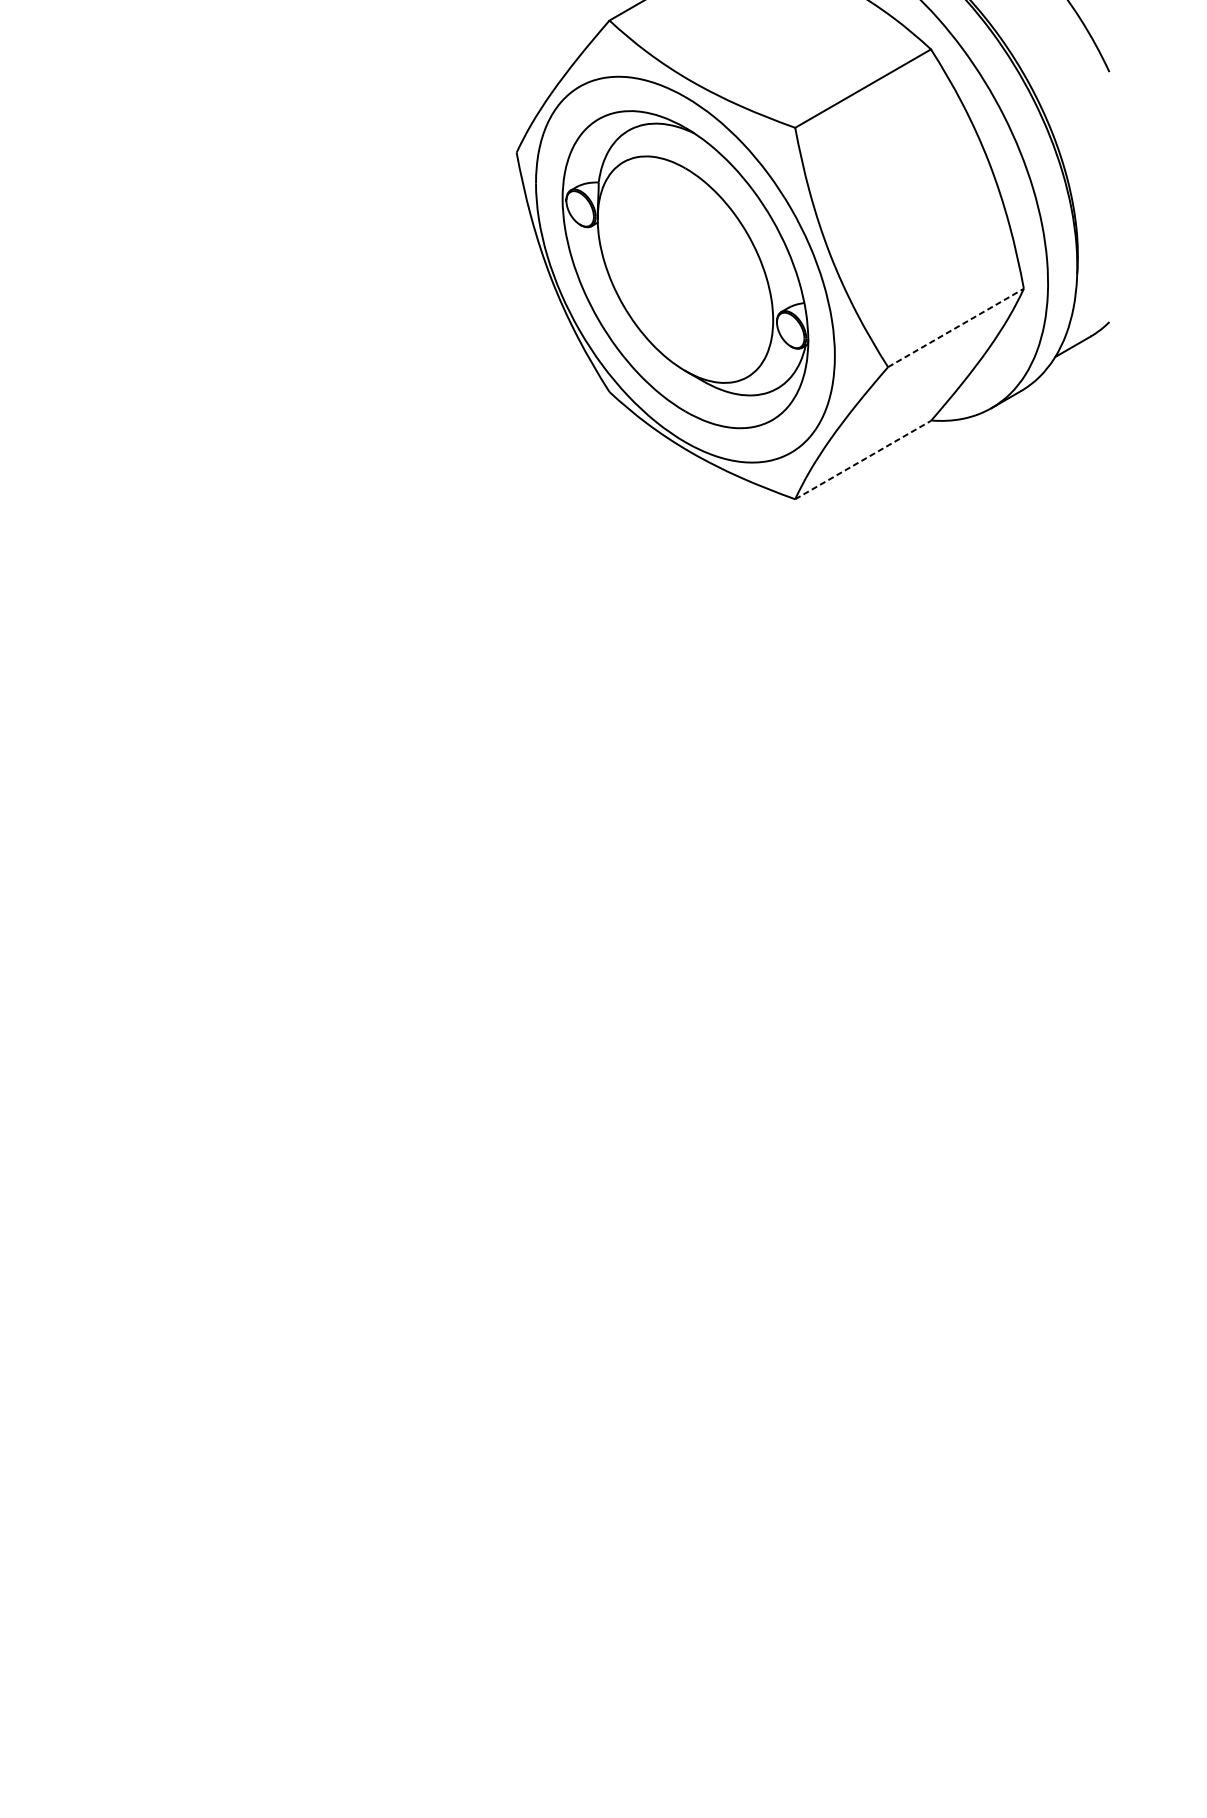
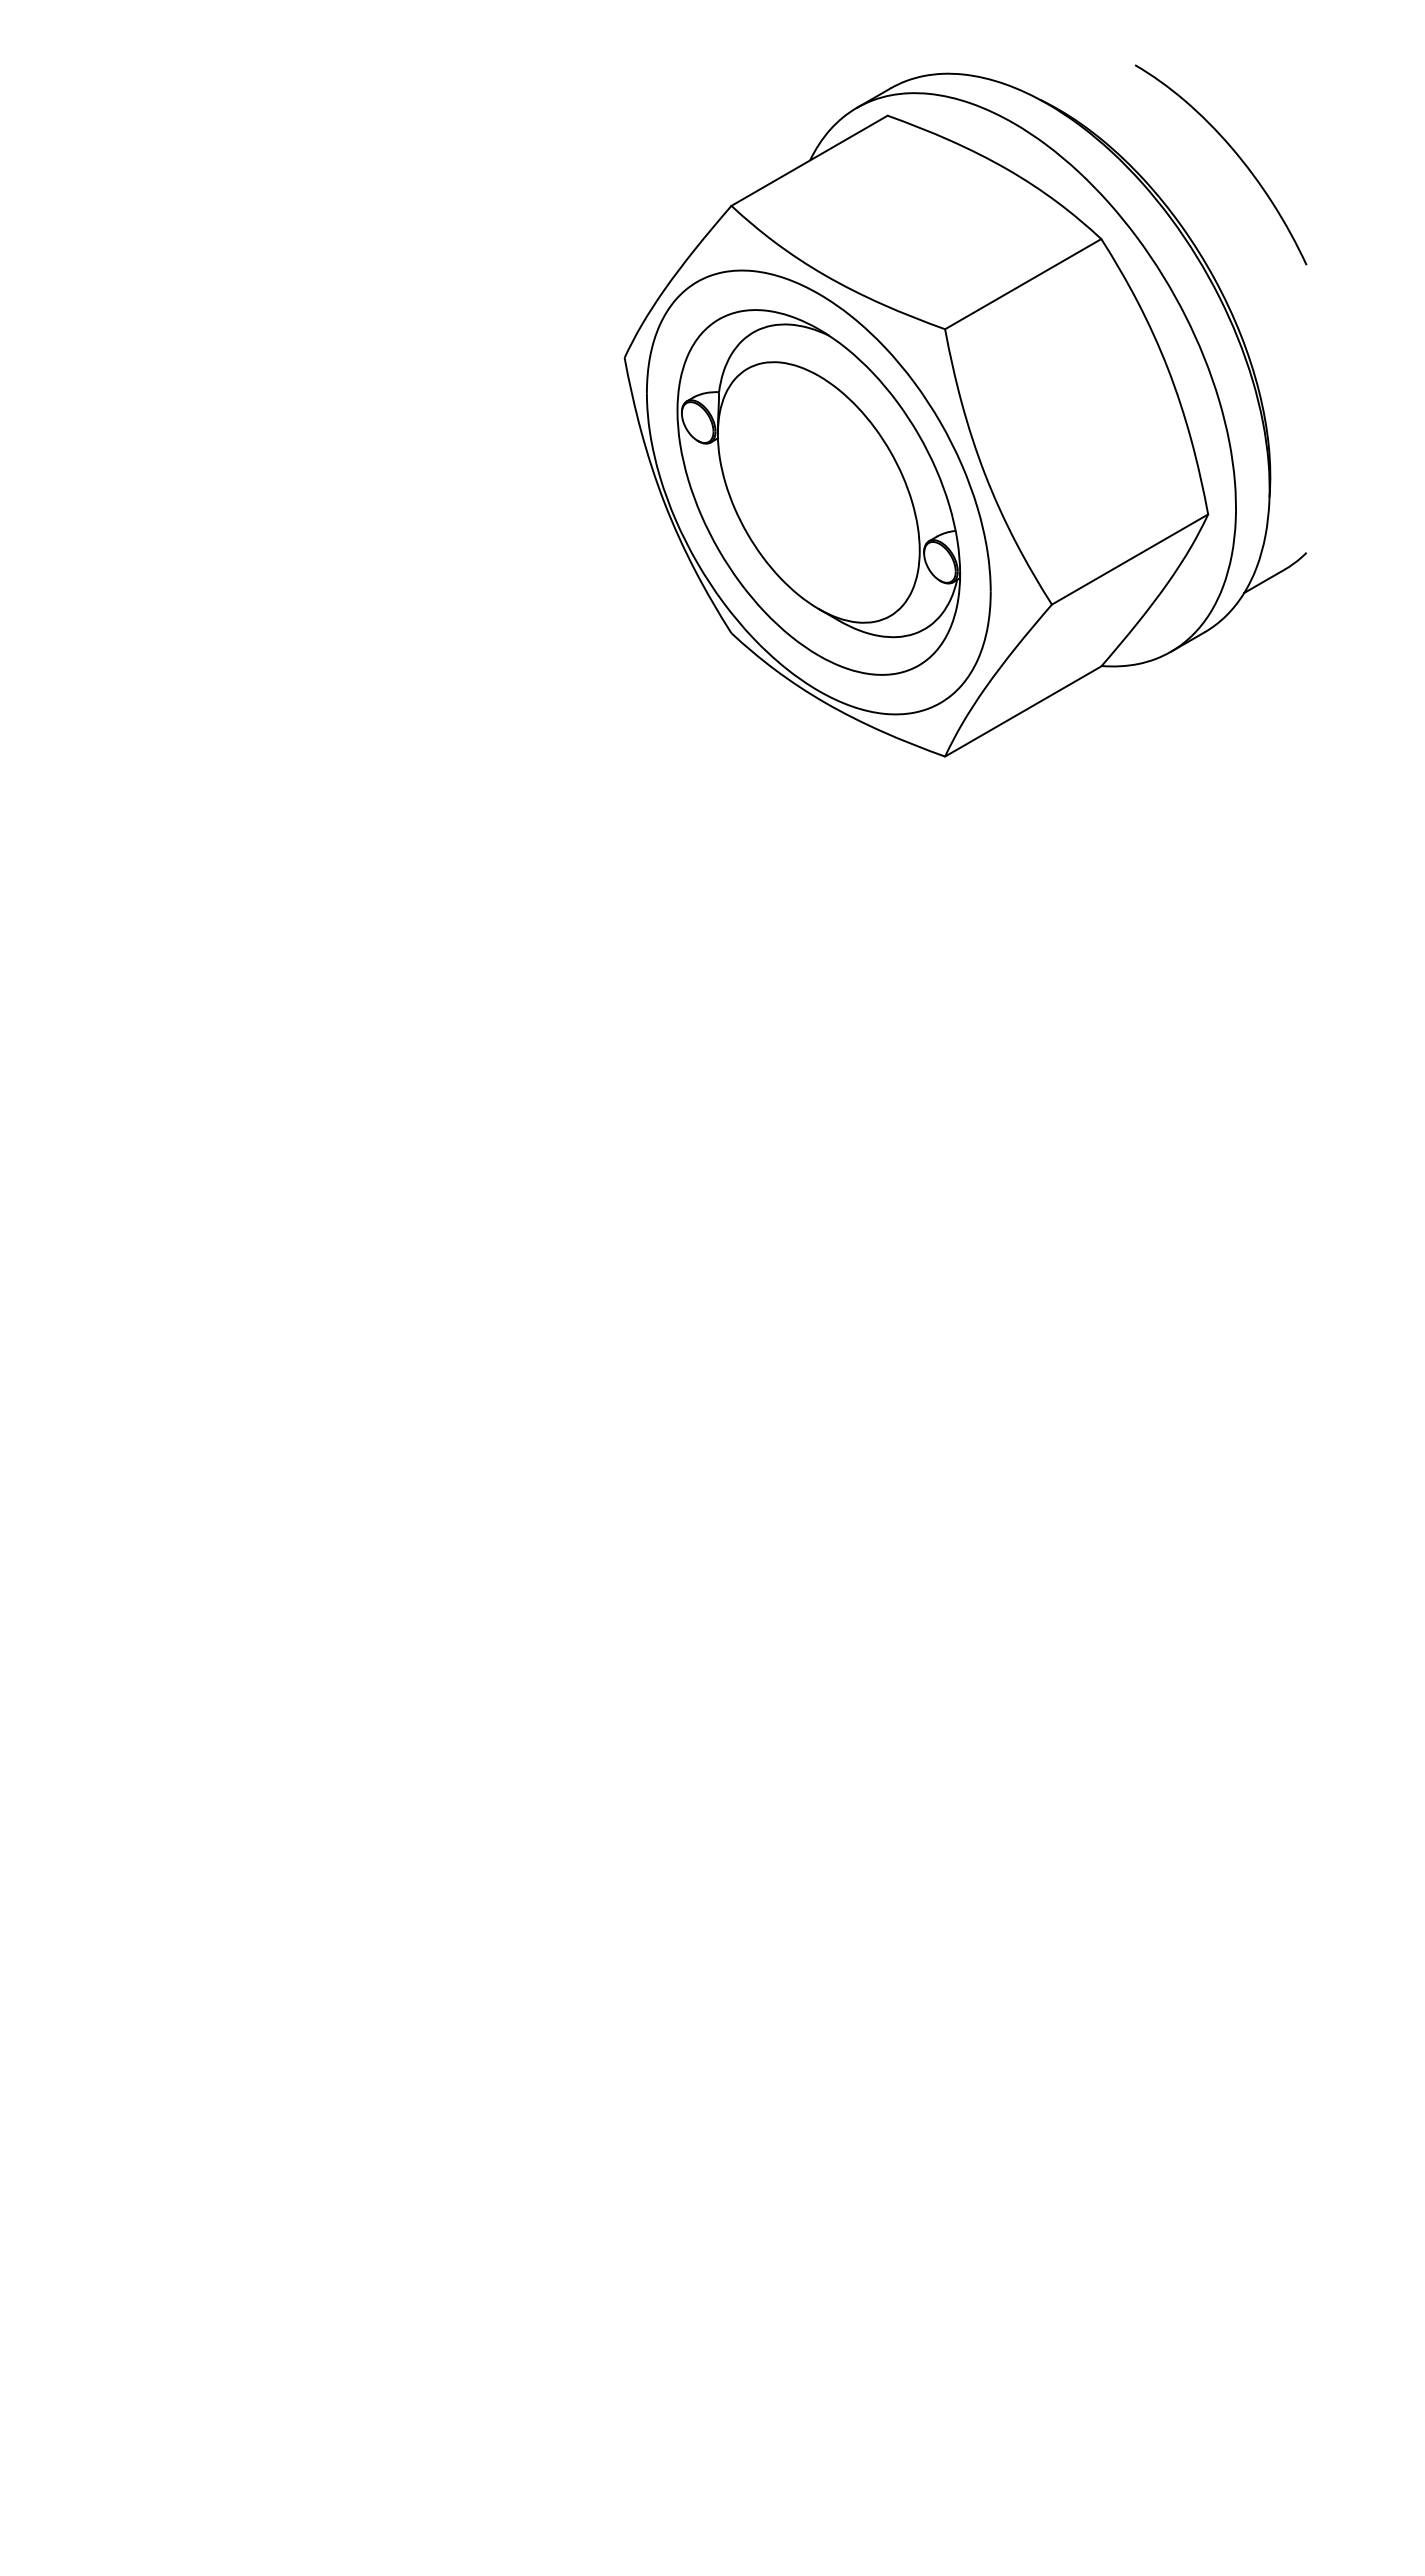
line: (956, 327) -> (1130, 559), dashed -> solid
line: (863, 460) -> (1023, 711), dashed -> solid

